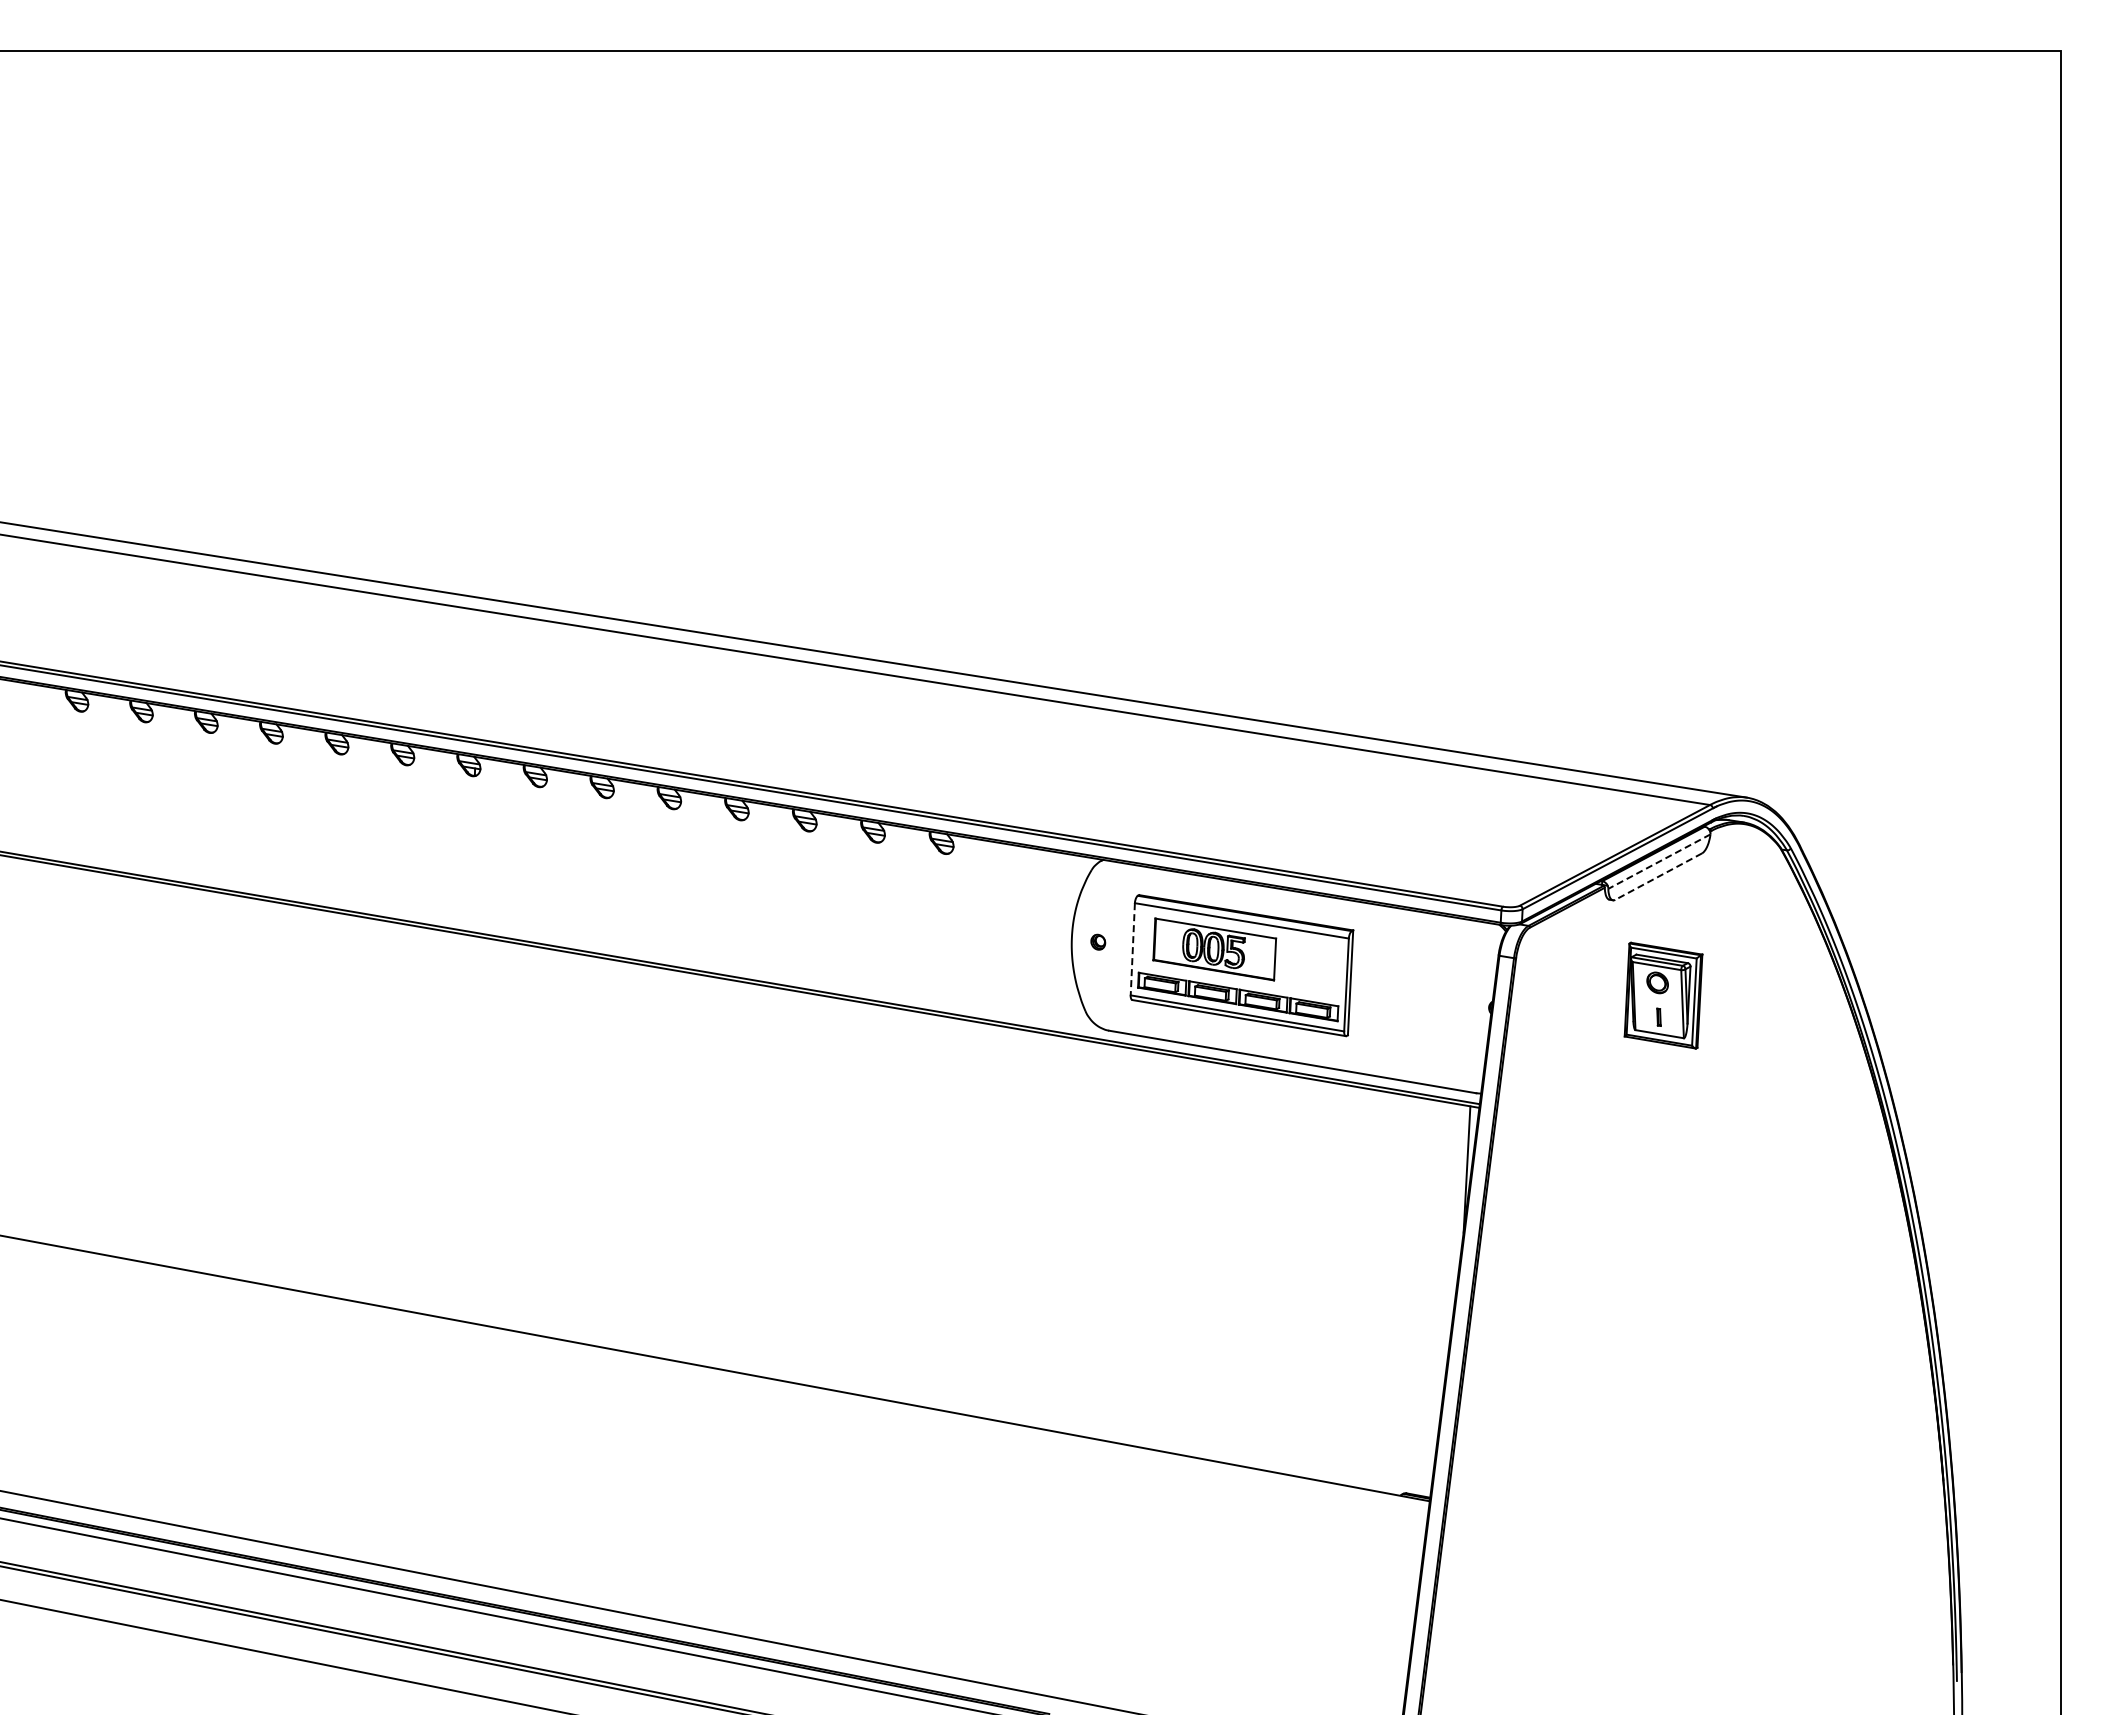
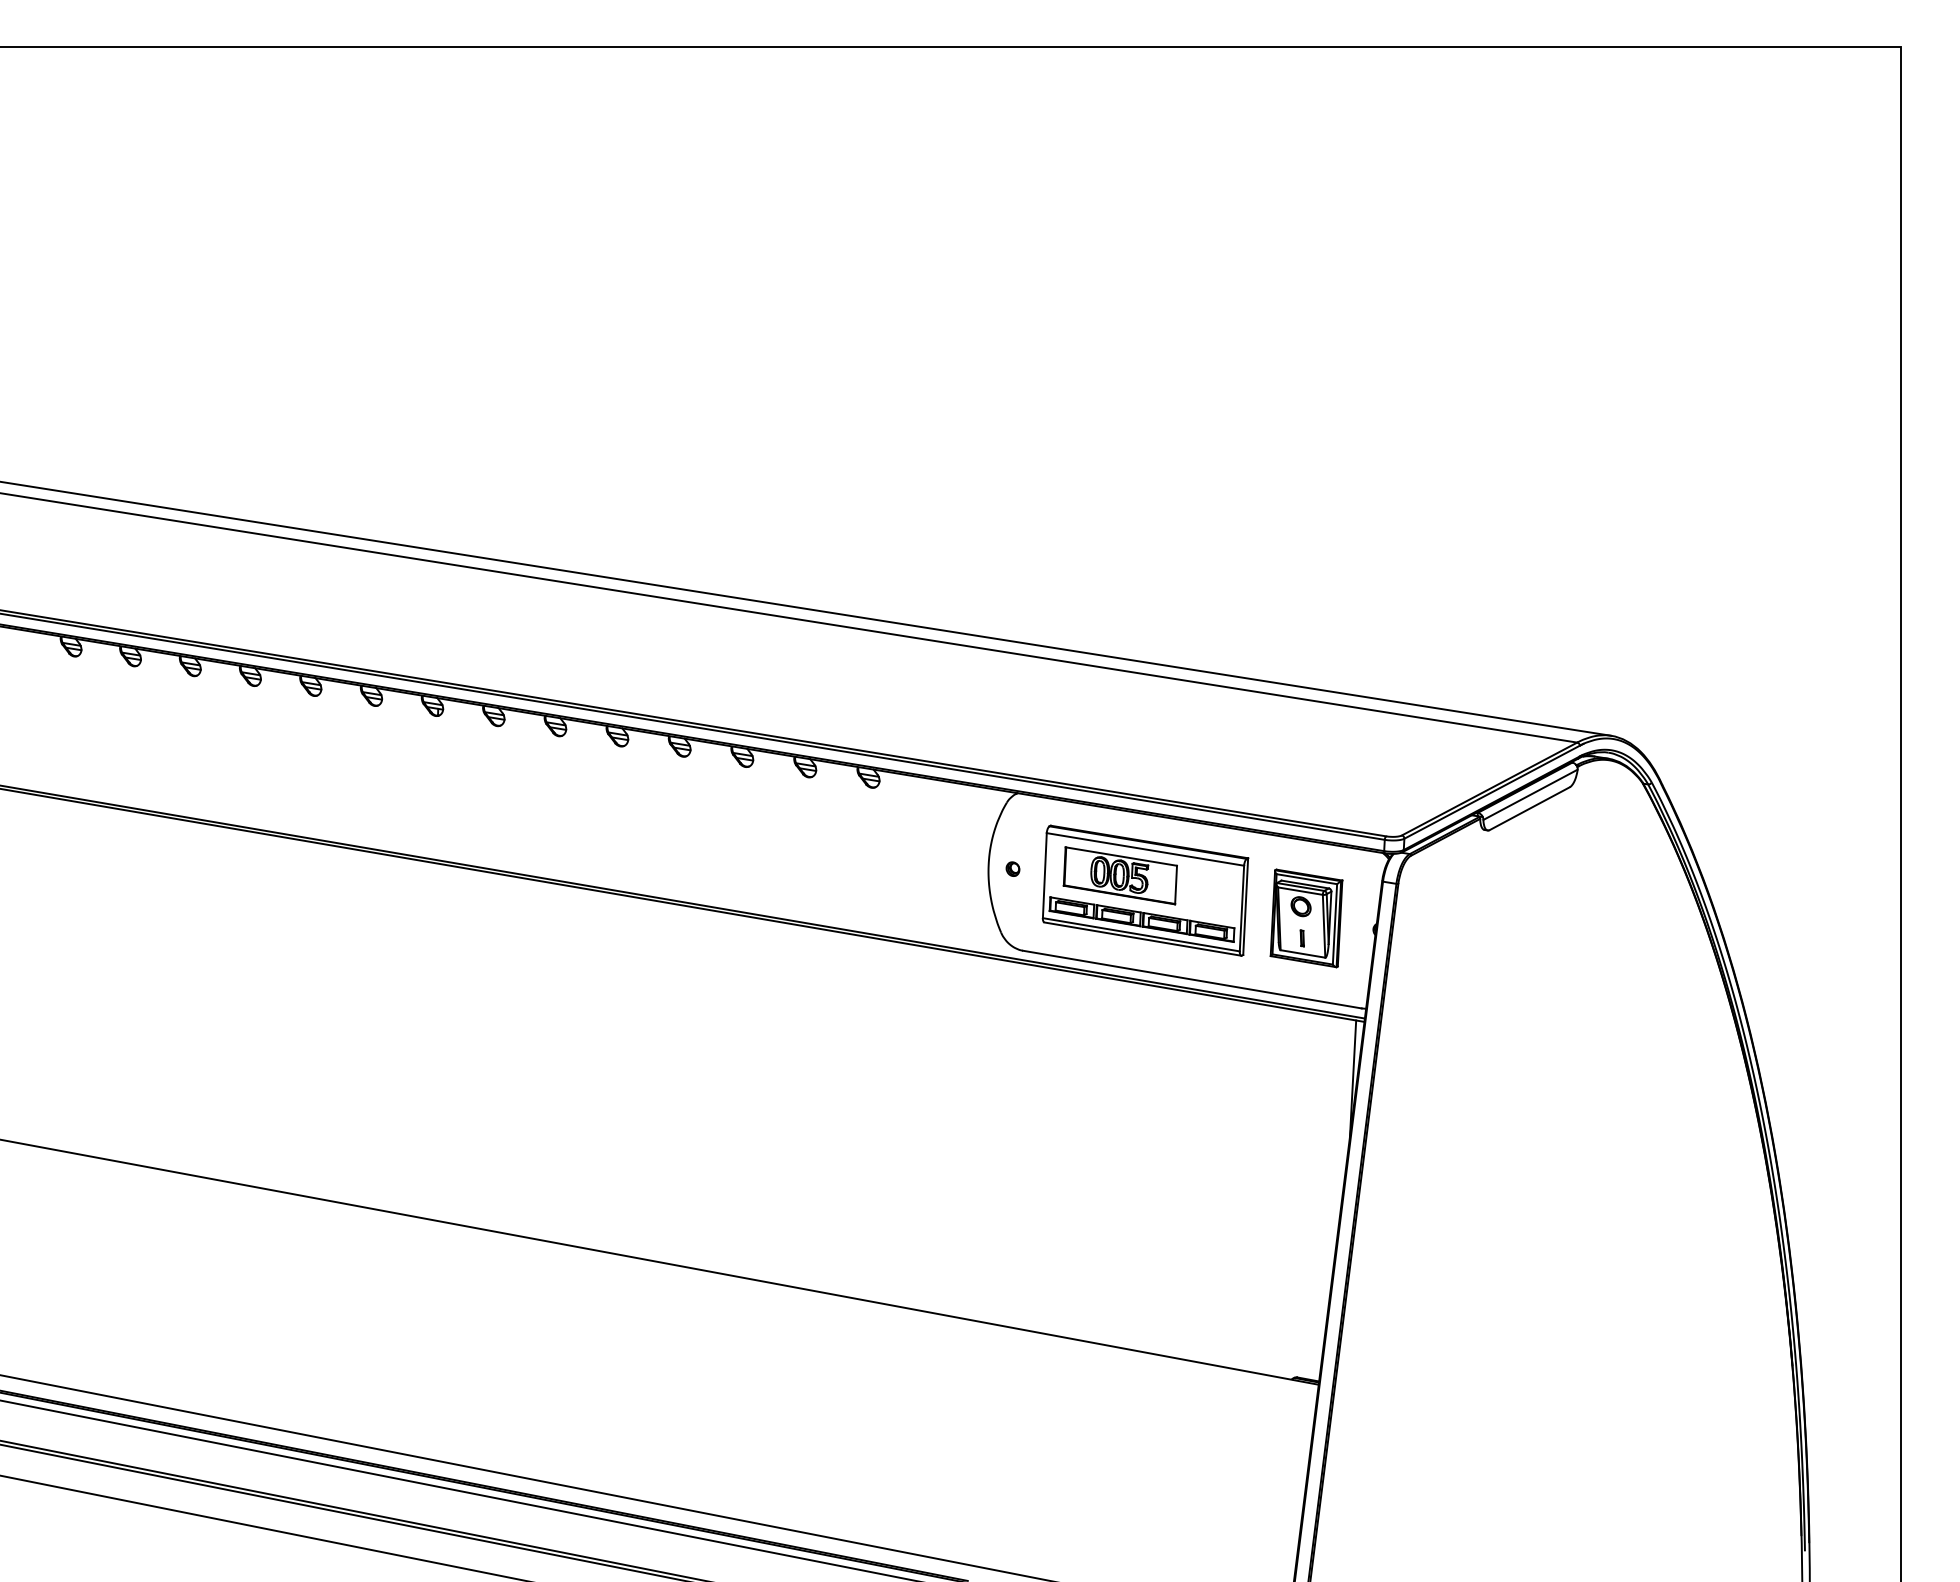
line: (1659, 861) -> (1530, 794), dashed -> solid
line: (1658, 876) -> (1529, 808), dashed -> solid
line: (1132, 949) -> (1044, 875), dashed -> solid
part: (1663, 995) -> (1306, 918), moved

